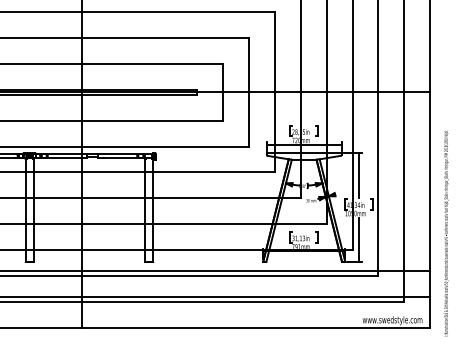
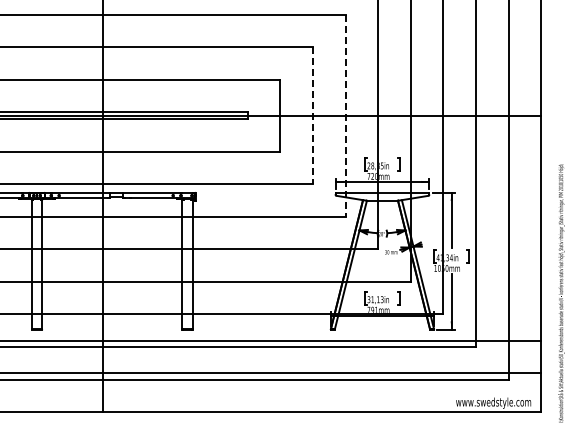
line: (248, 92) -> (312, 116), solid -> dashed
line: (274, 92) -> (345, 116), solid -> dashed

